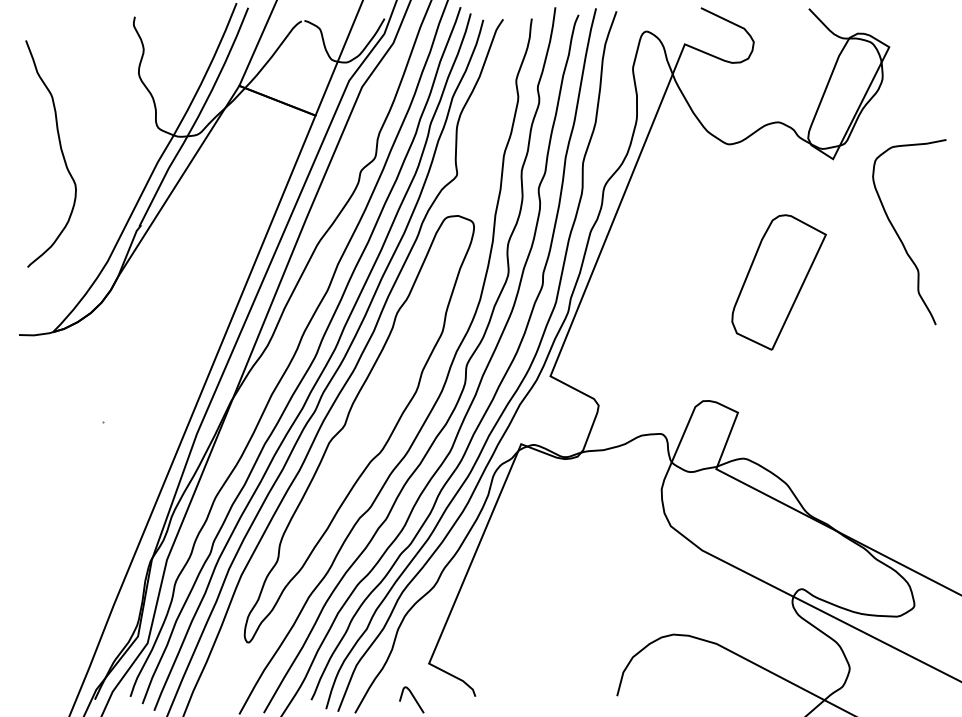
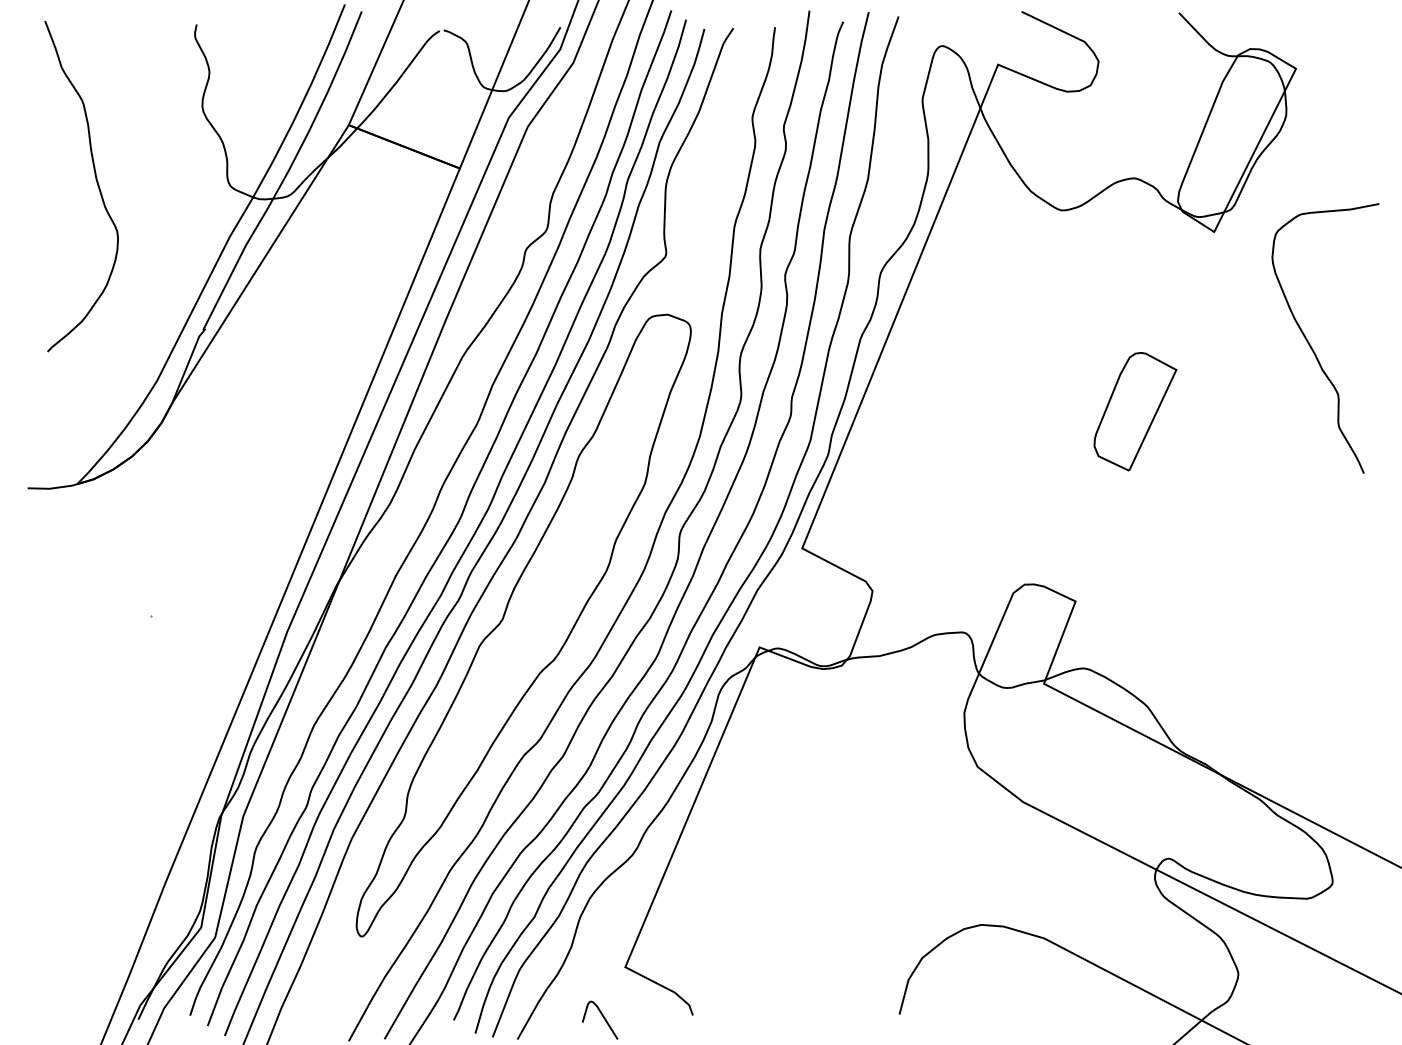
curve: (60, 150) -> (95, 181), moved
part: (778, 282) -> (1134, 411), size x0.6

